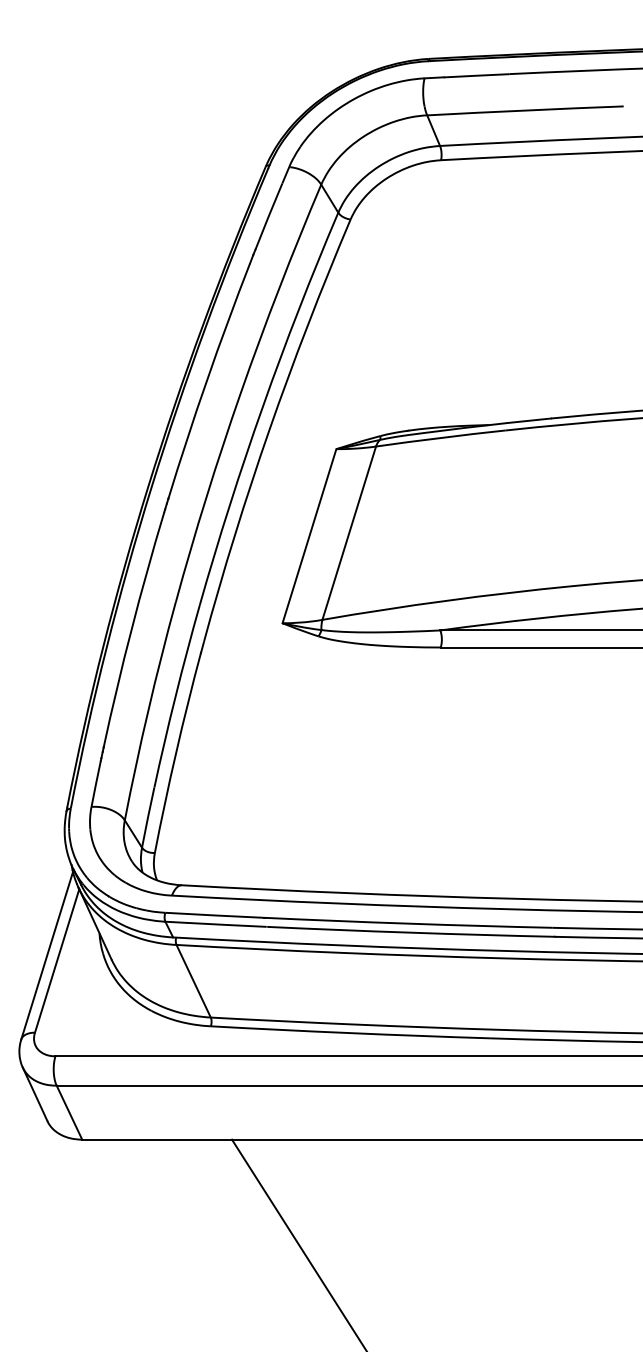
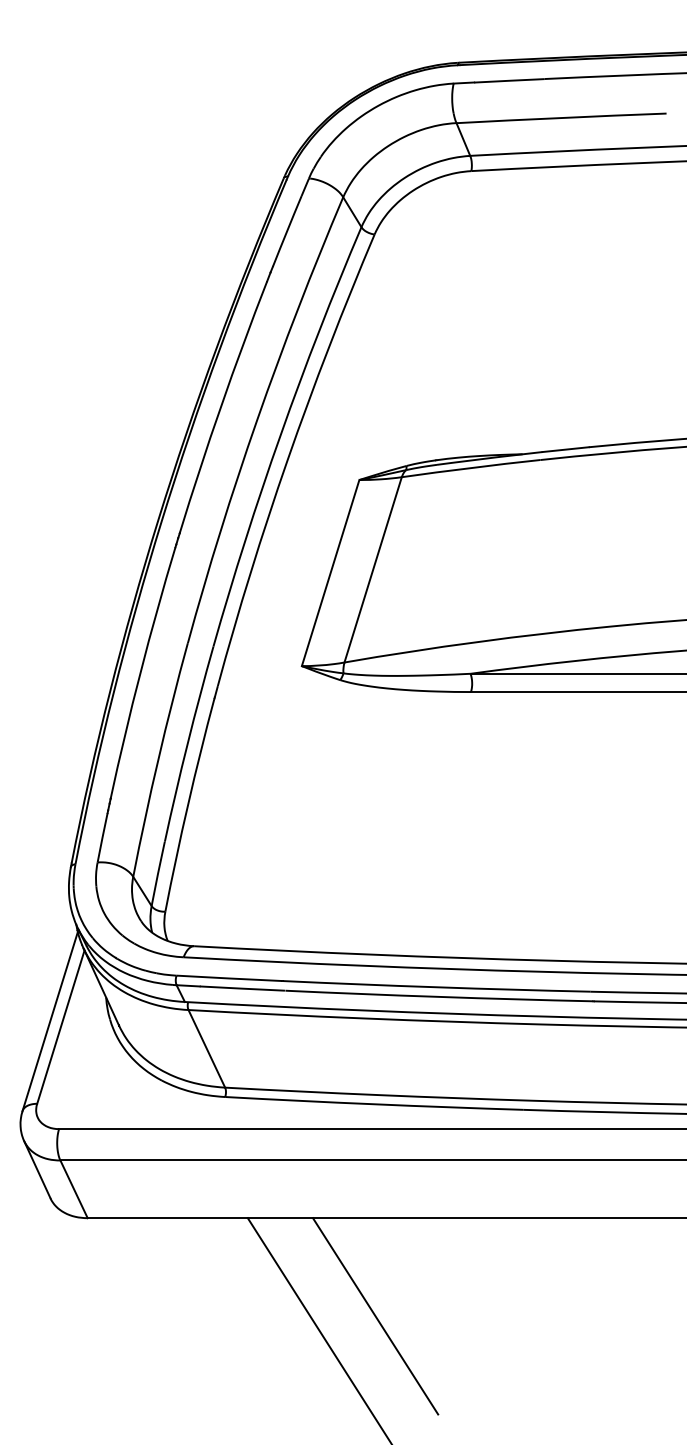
line: (351, 1231) -> (375, 1316), added

